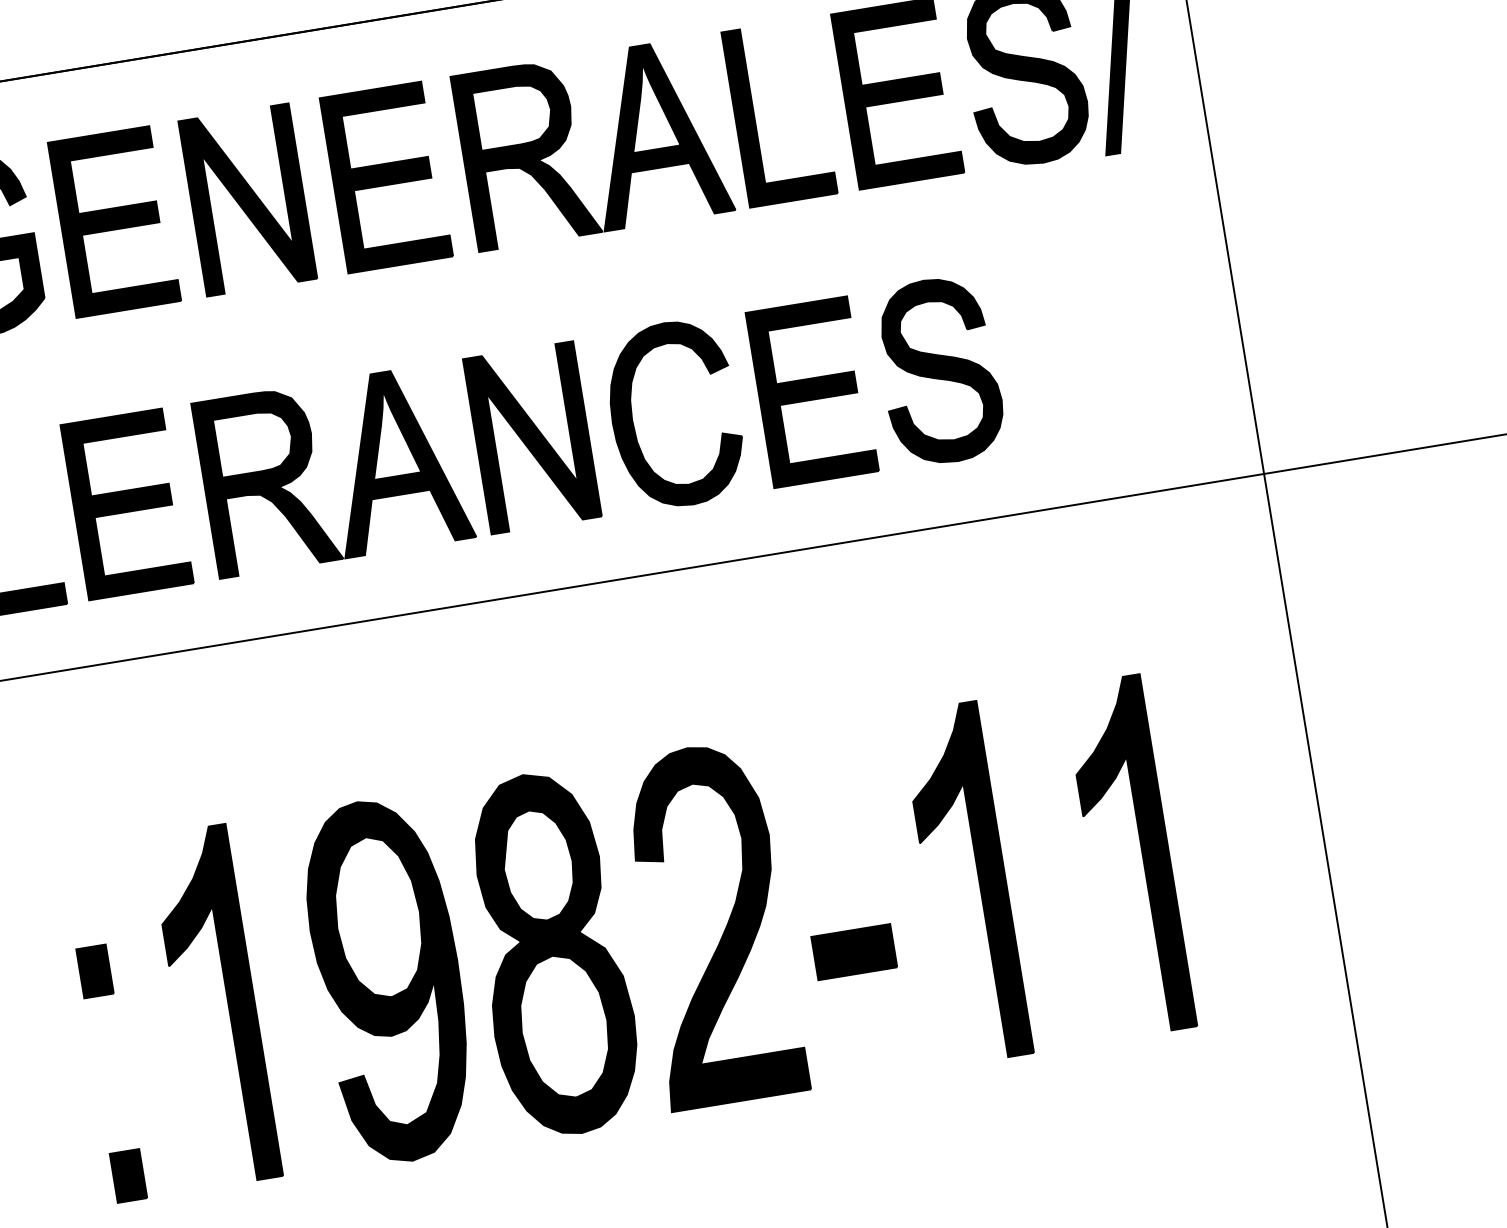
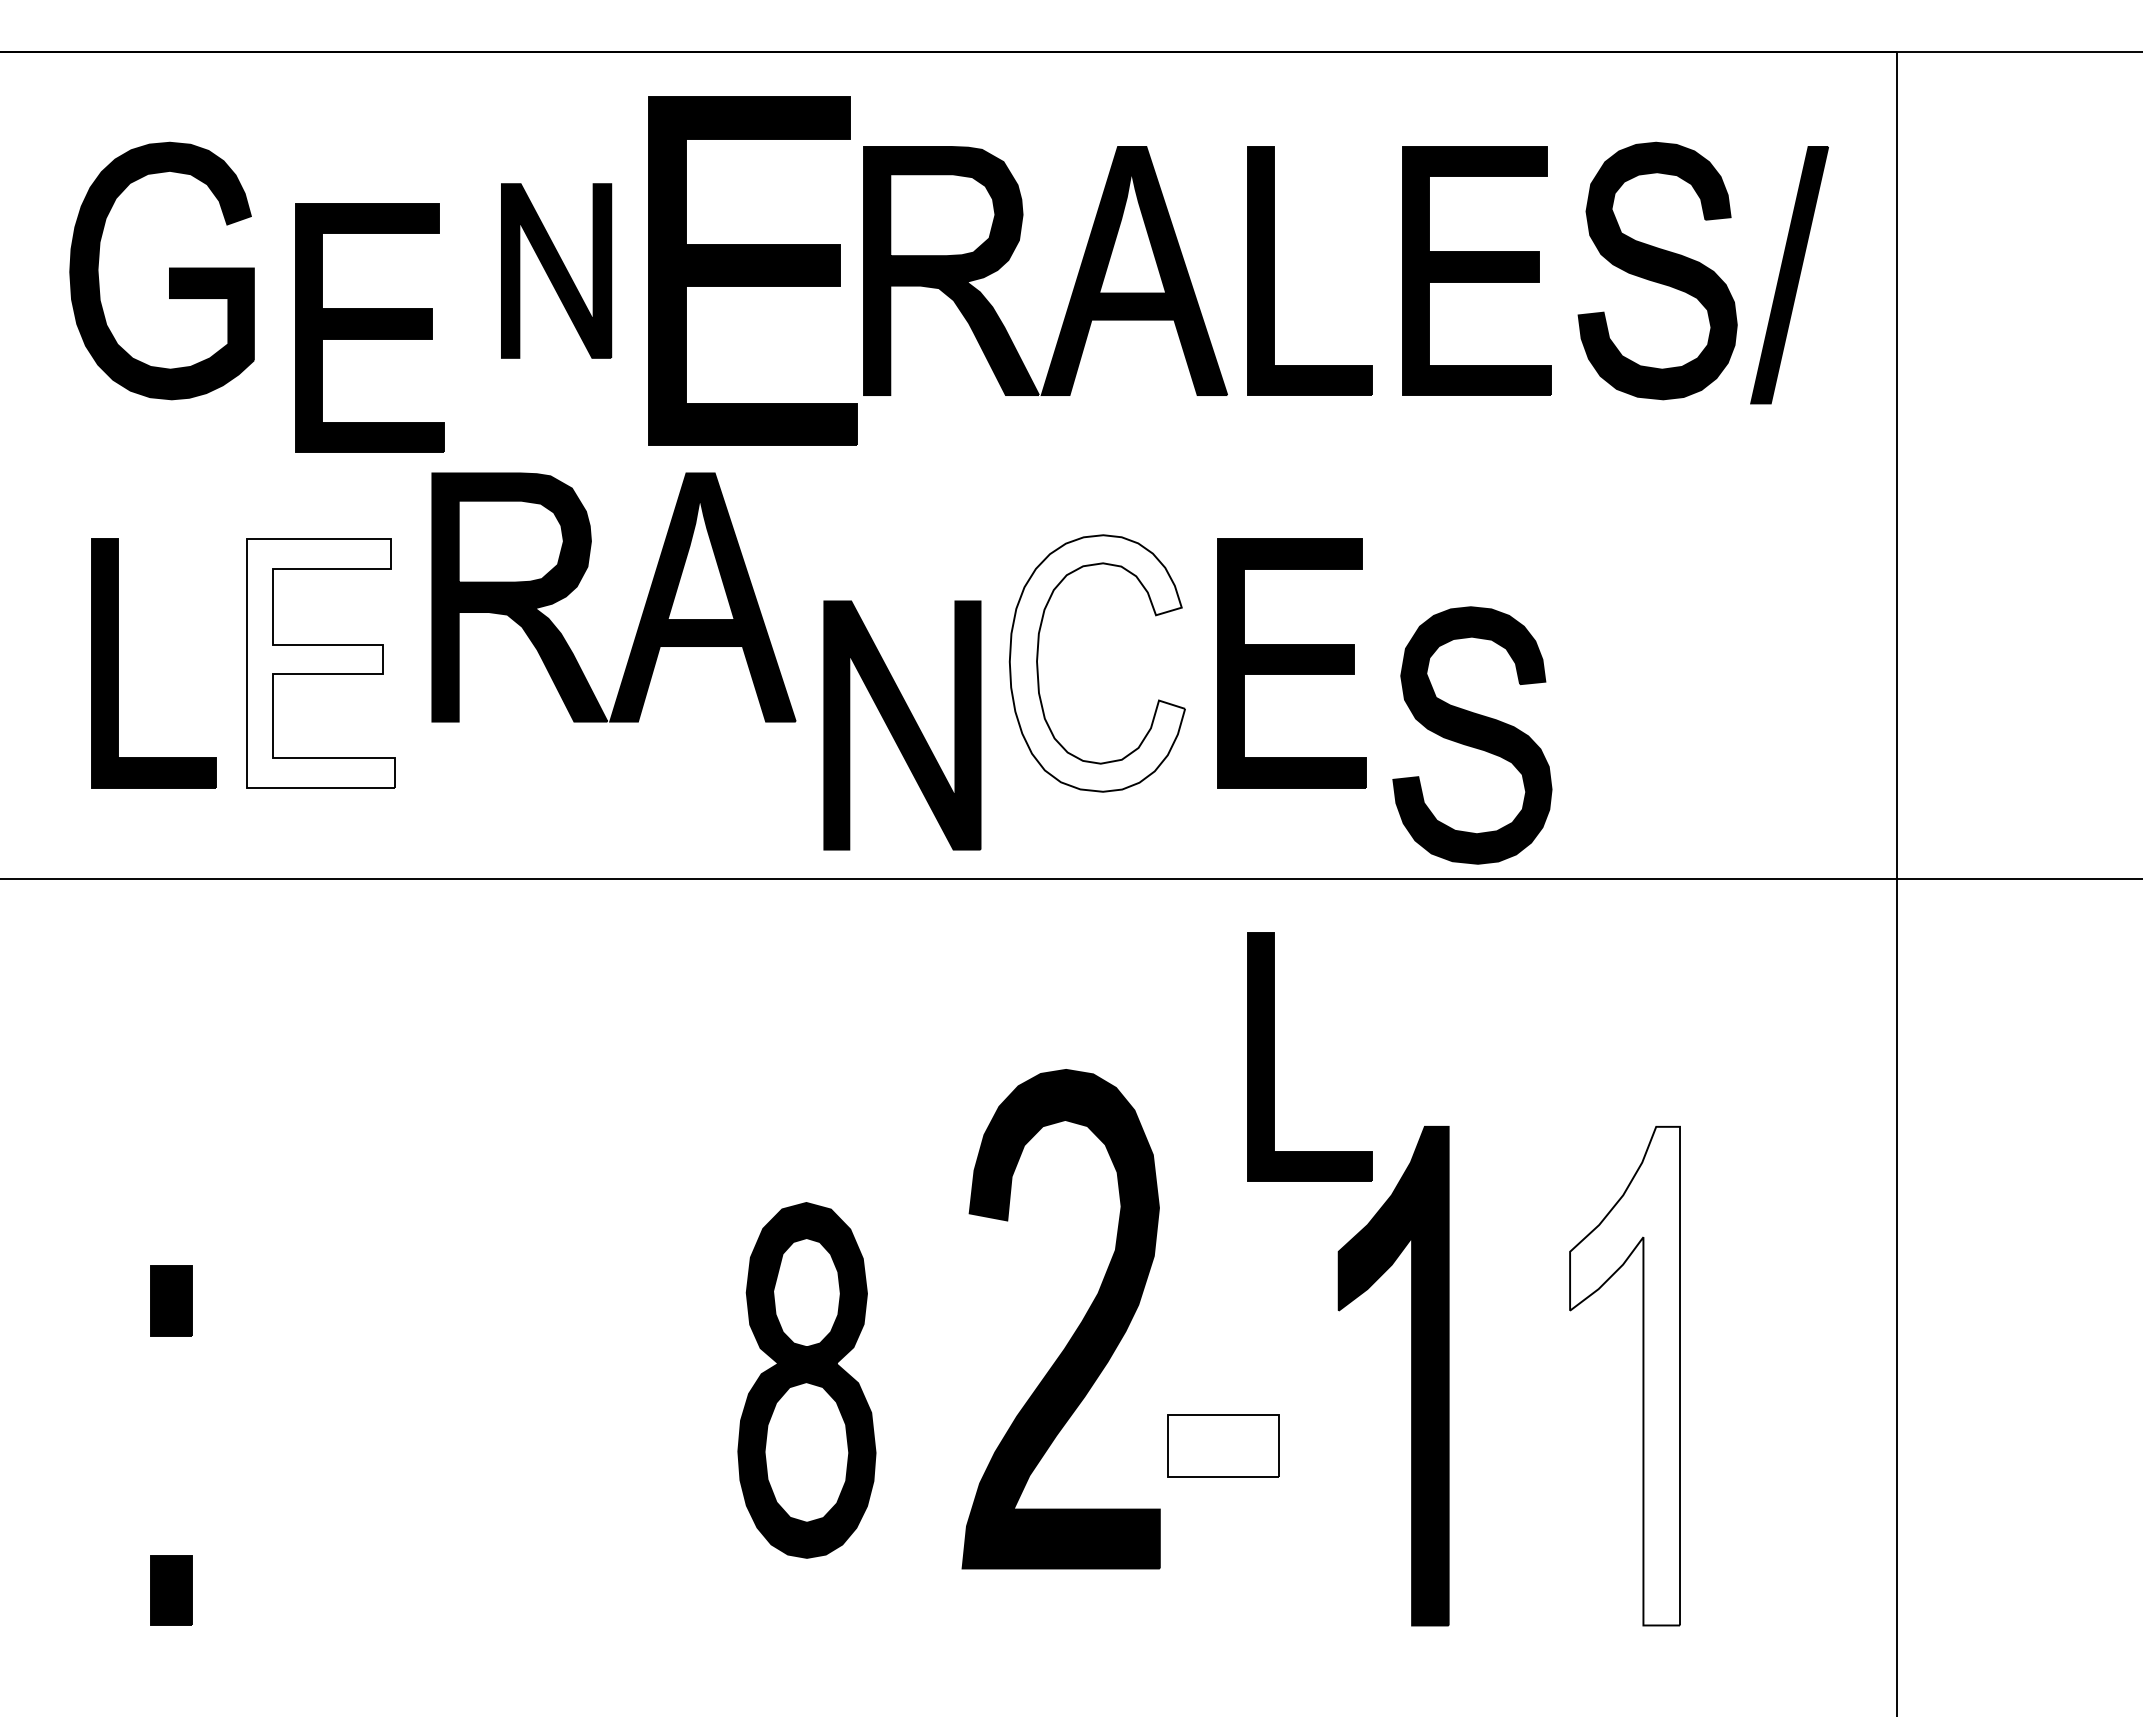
part: (386, 176) -> (752, 270), size x1.4
part: (247, 199) -> (556, 270), size x0.7
part: (114, 221) -> (369, 327), moved
part: (939, 371) -> (1472, 735), moved
fill: (674, 414) -> (1097, 663), removed
part: (532, 437) -> (902, 725), moved
part: (356, 473) -> (644, 606), moved
fill: (127, 504) -> (321, 663), removed
part: (845, 671) -> (1274, 1056), added
fill: (1129, 856) -> (1624, 1375), removed
part: (724, 931) -> (1075, 1330), moved
fill: (854, 951) -> (1223, 1445), removed
part: (552, 954) -> (806, 1380), size x0.7
part: (389, 980) -> (575, 1380), removed
part: (228, 1004) -> (347, 1376), removed

